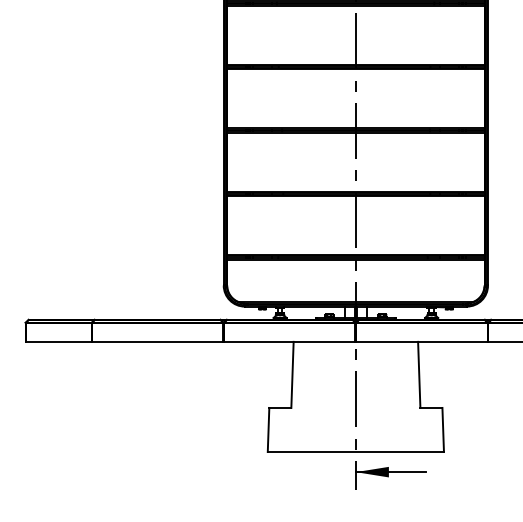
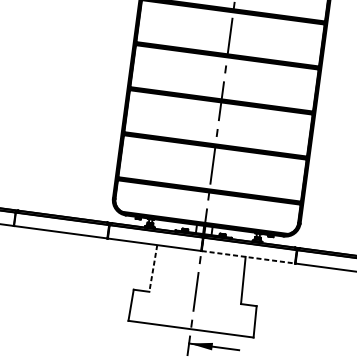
line: (421, 341) -> (248, 256), solid -> dashed
line: (292, 375) -> (153, 268), solid -> dashed

